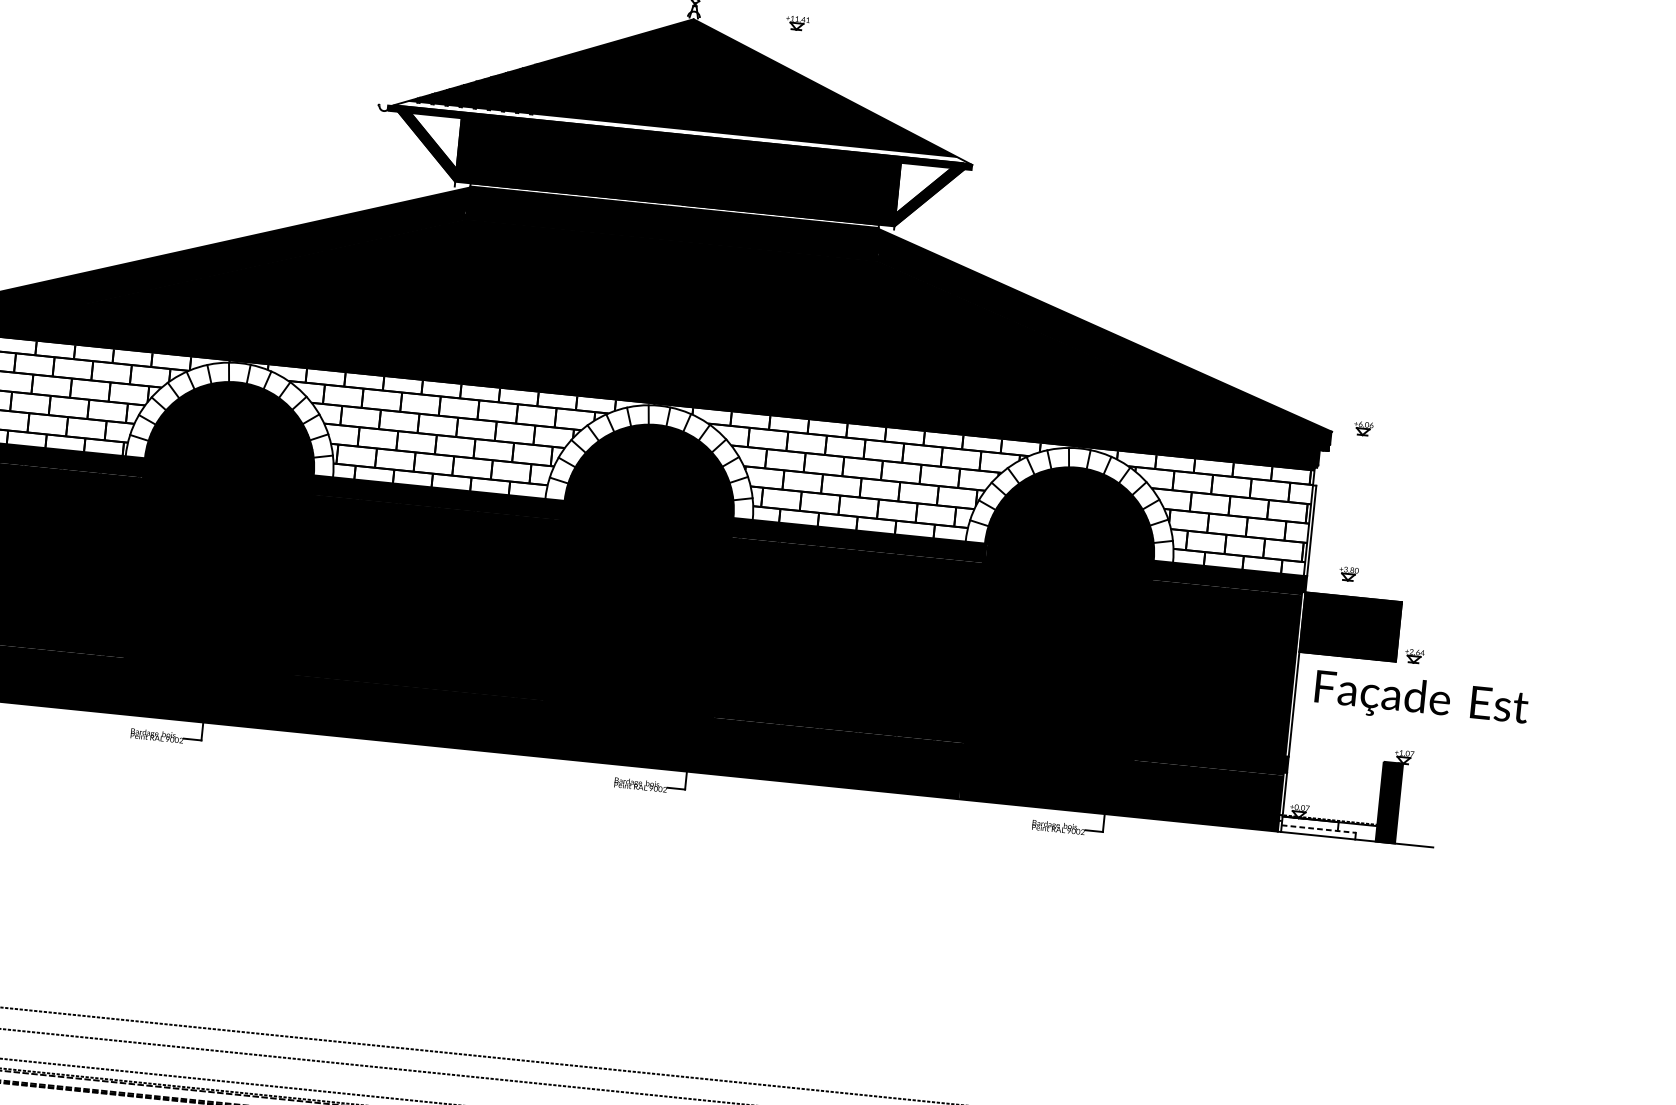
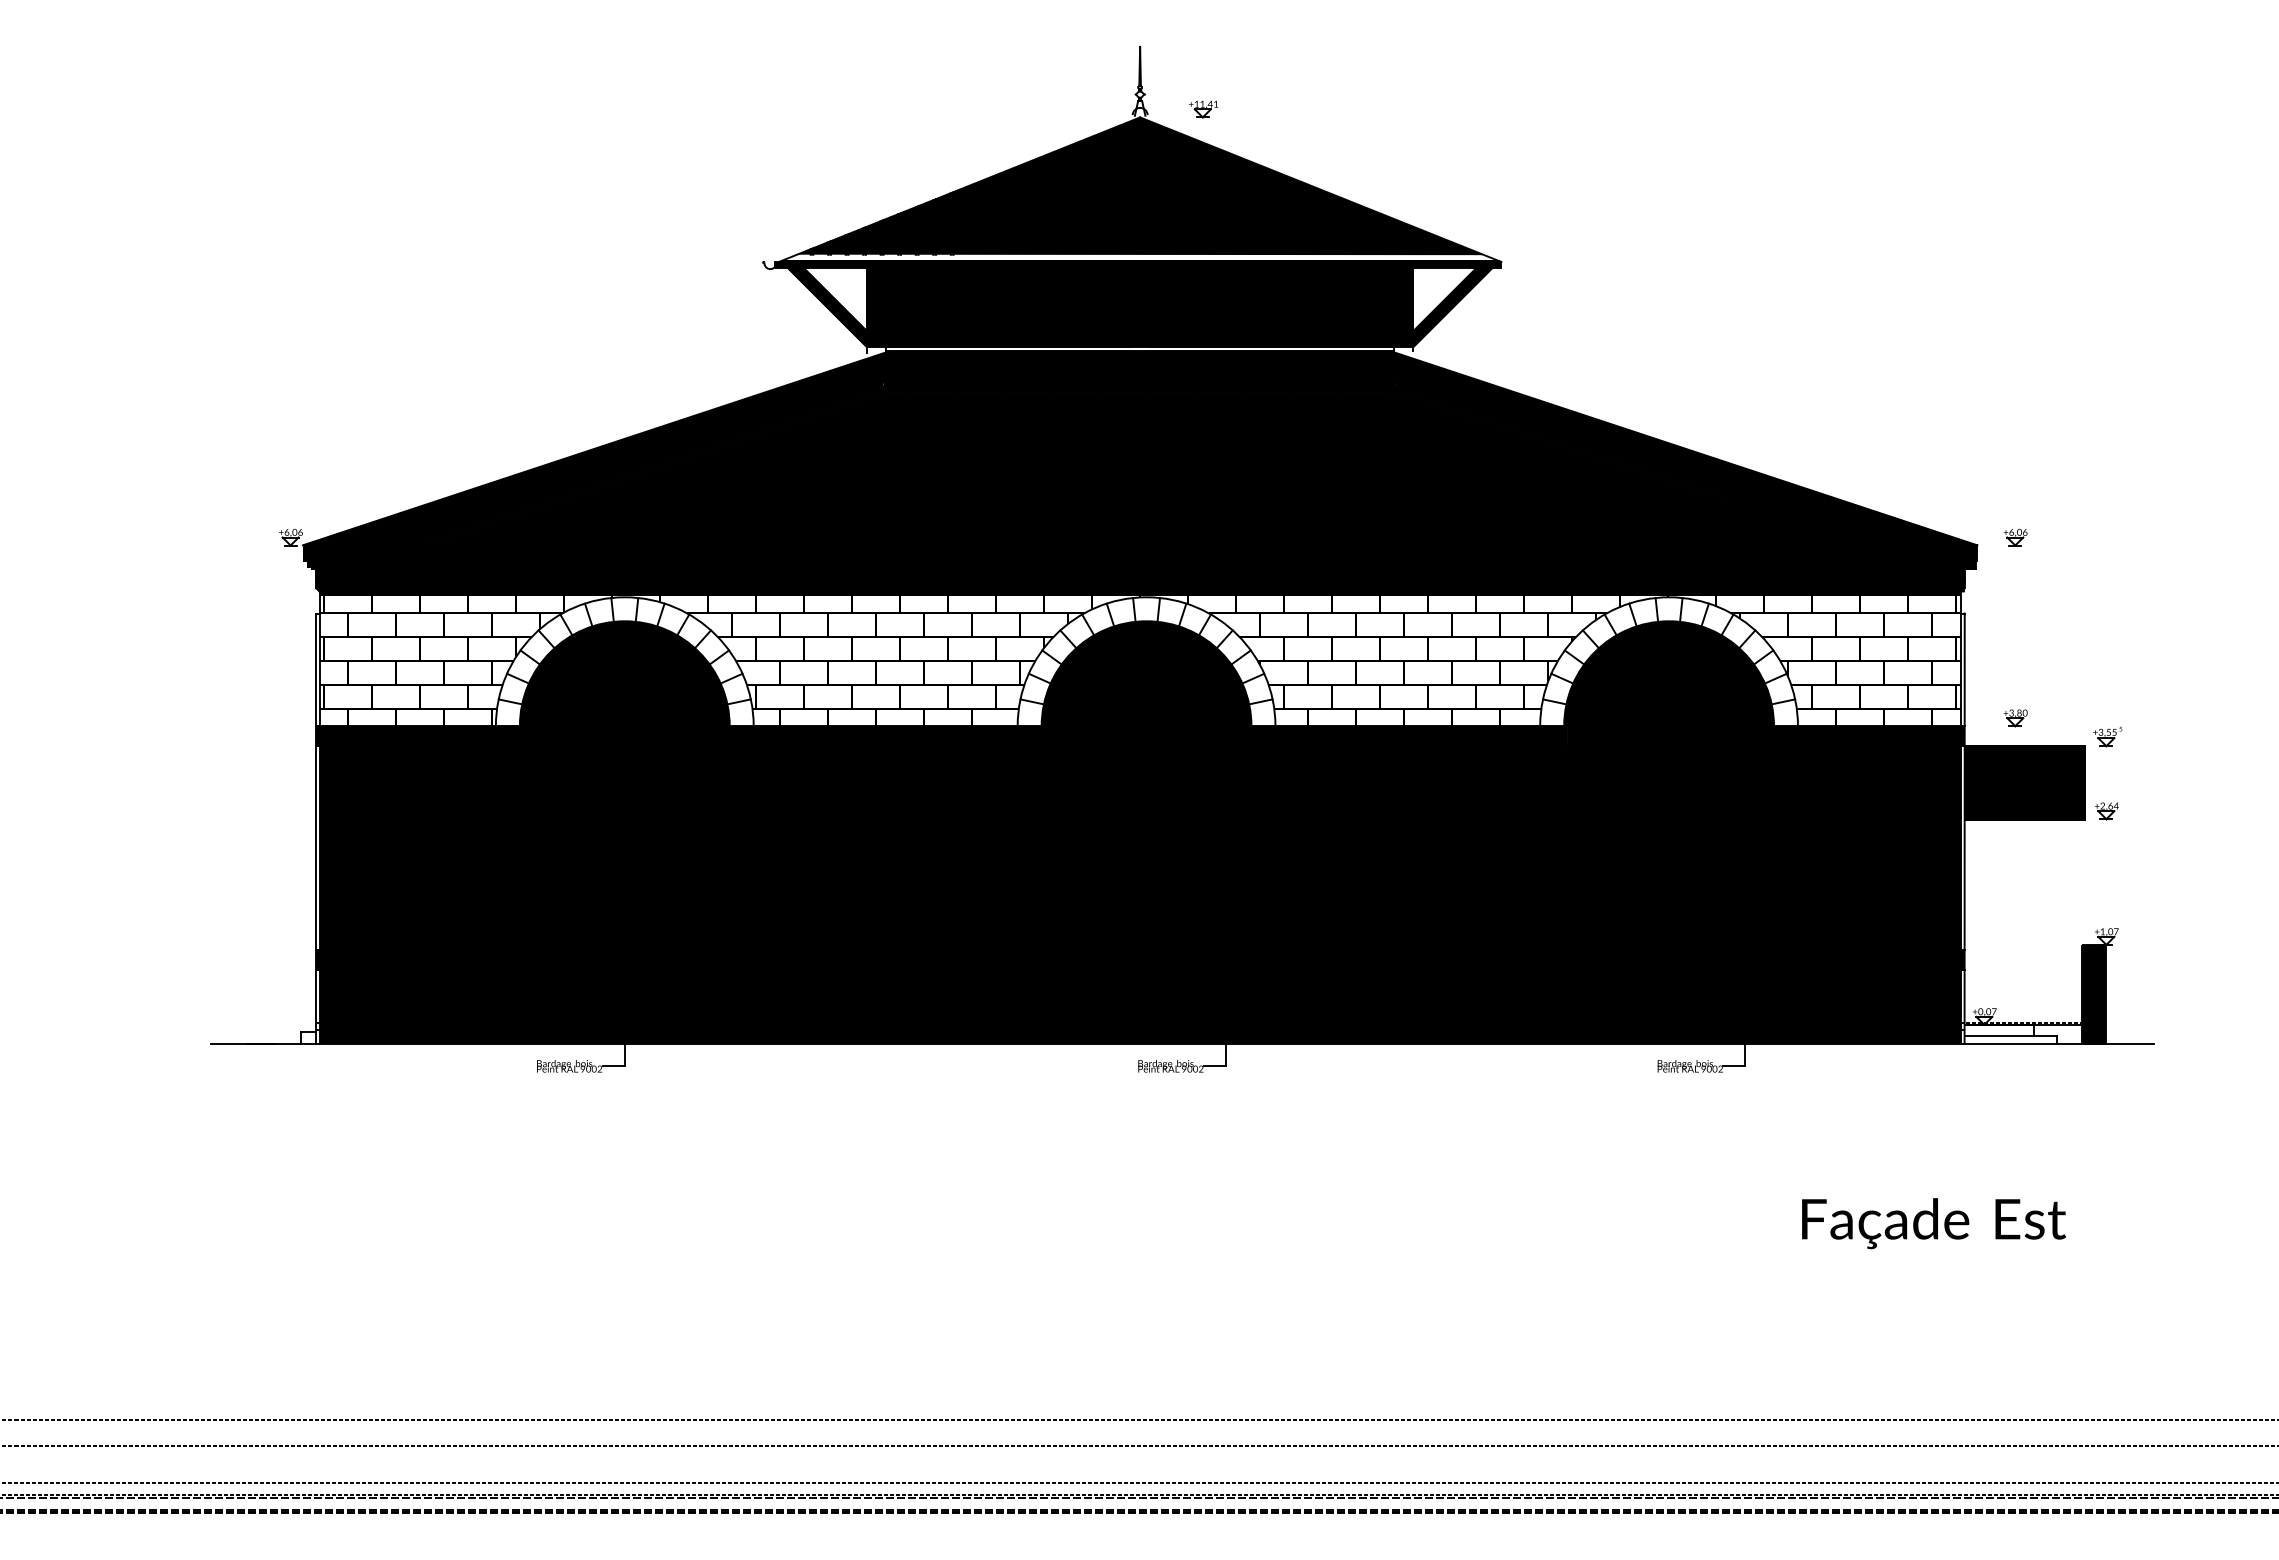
part: (797, 23) -> (1203, 109), moved
part: (1421, 596) -> (2107, 736), added
text: (1421, 700) -> (1933, 1223), moved
line: (1319, 828) -> (2011, 1035), dashed -> solid

